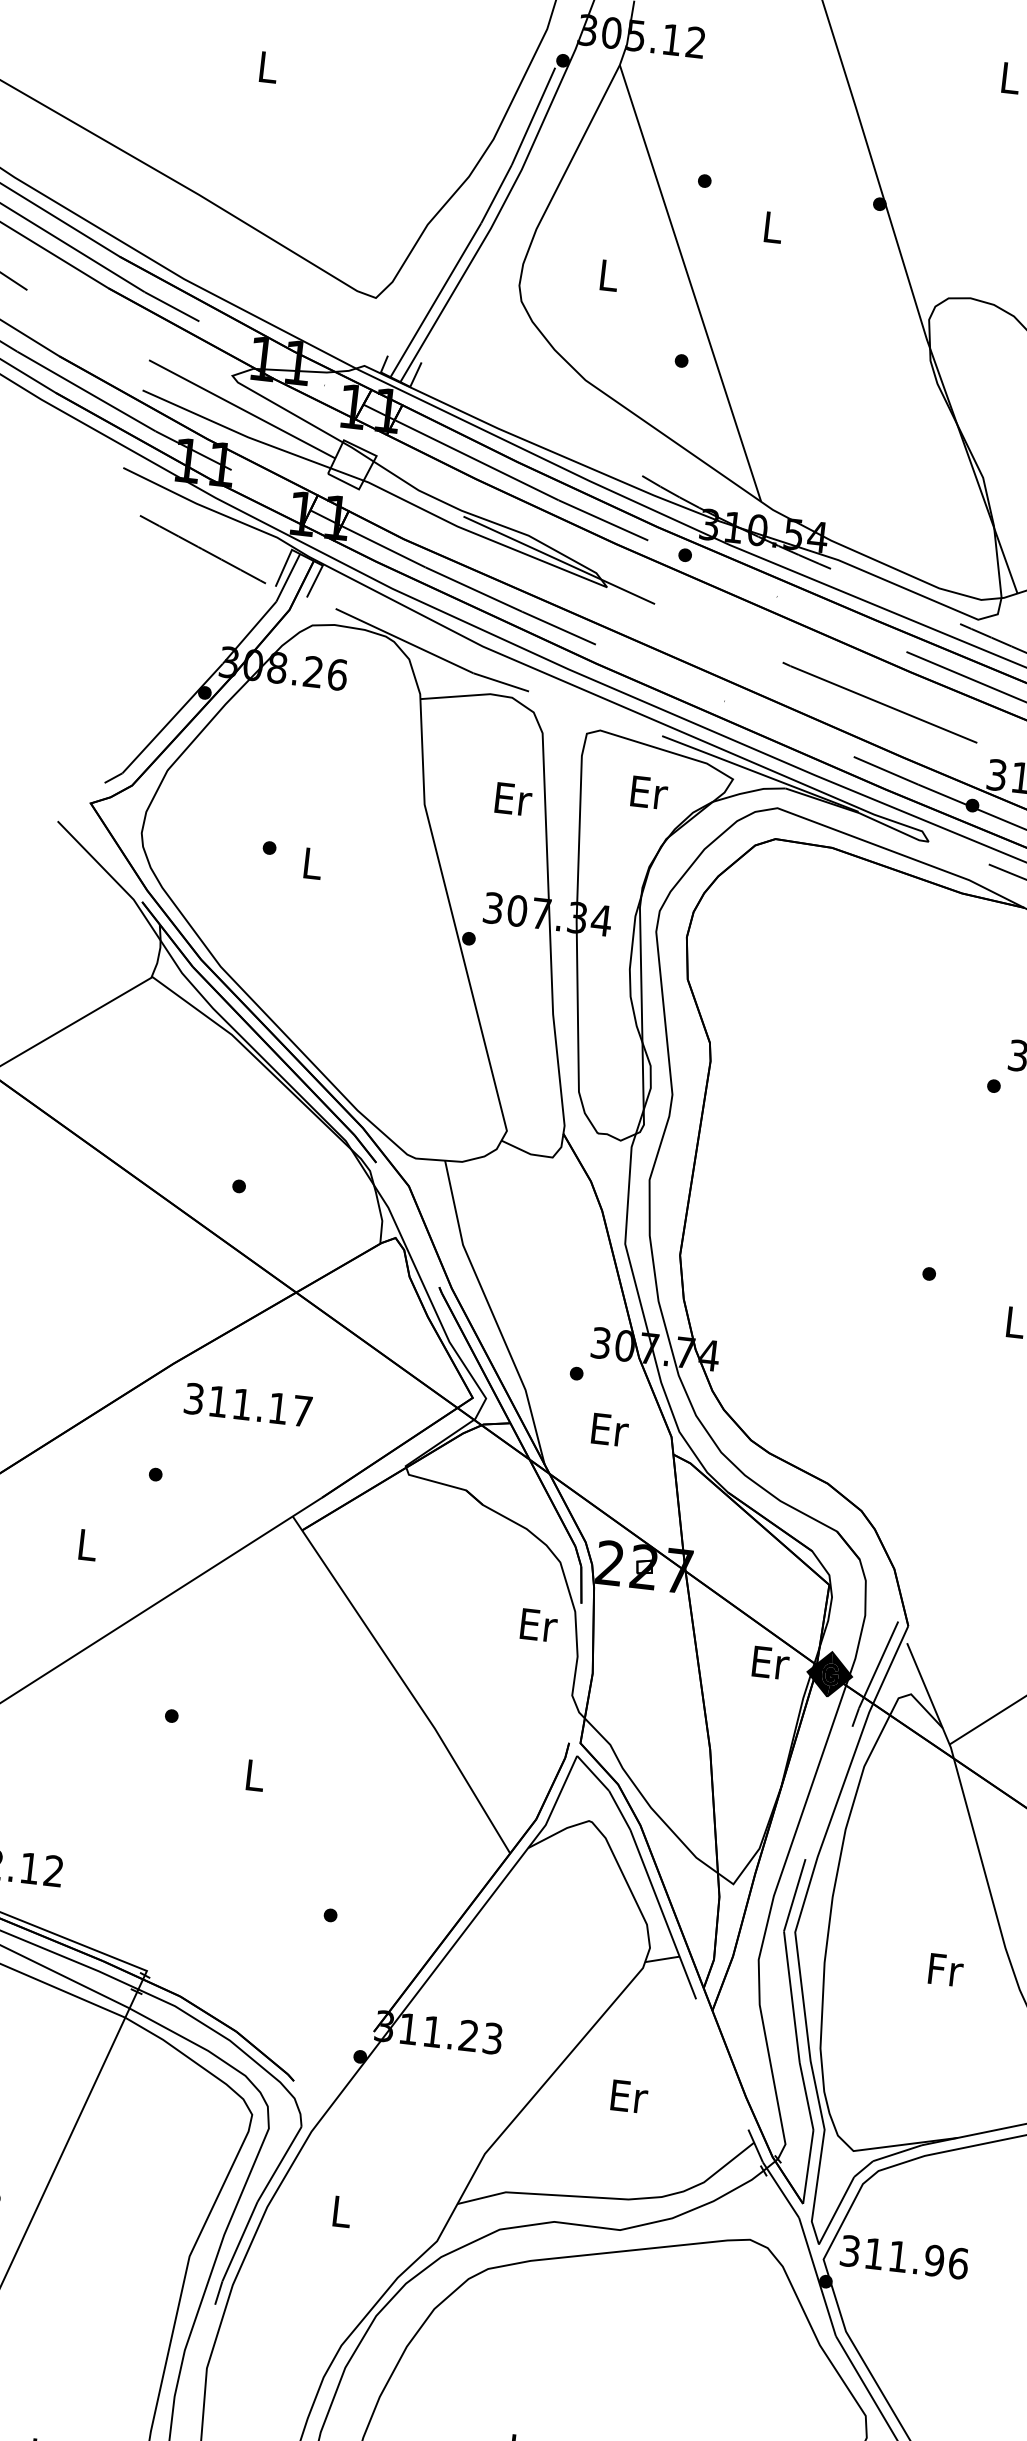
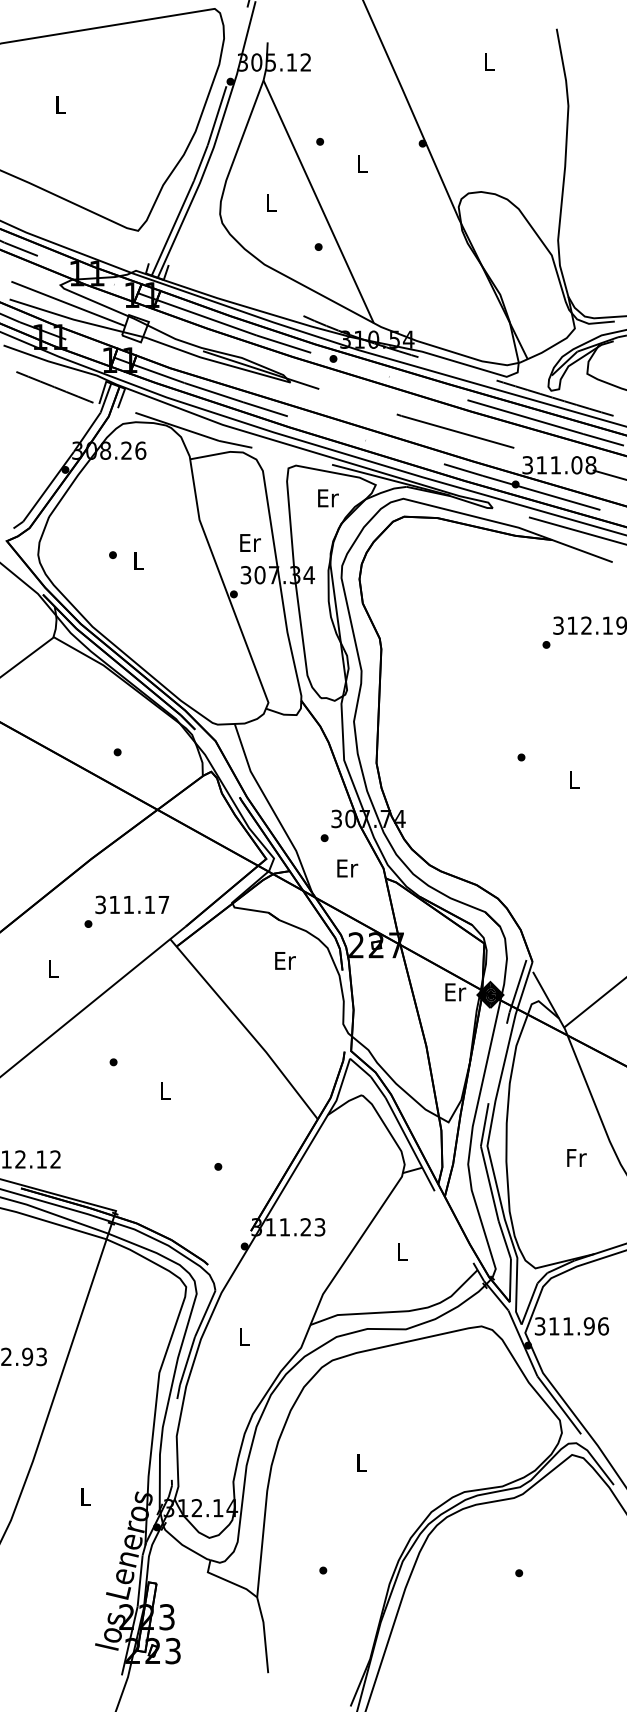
text: (513, 798) -> (250, 542), moved
text: (248, 1404) -> (132, 904), moved
text: (539, 1624) -> (285, 960), moved
text: (629, 2096) -> (402, 1251), Er -> L

